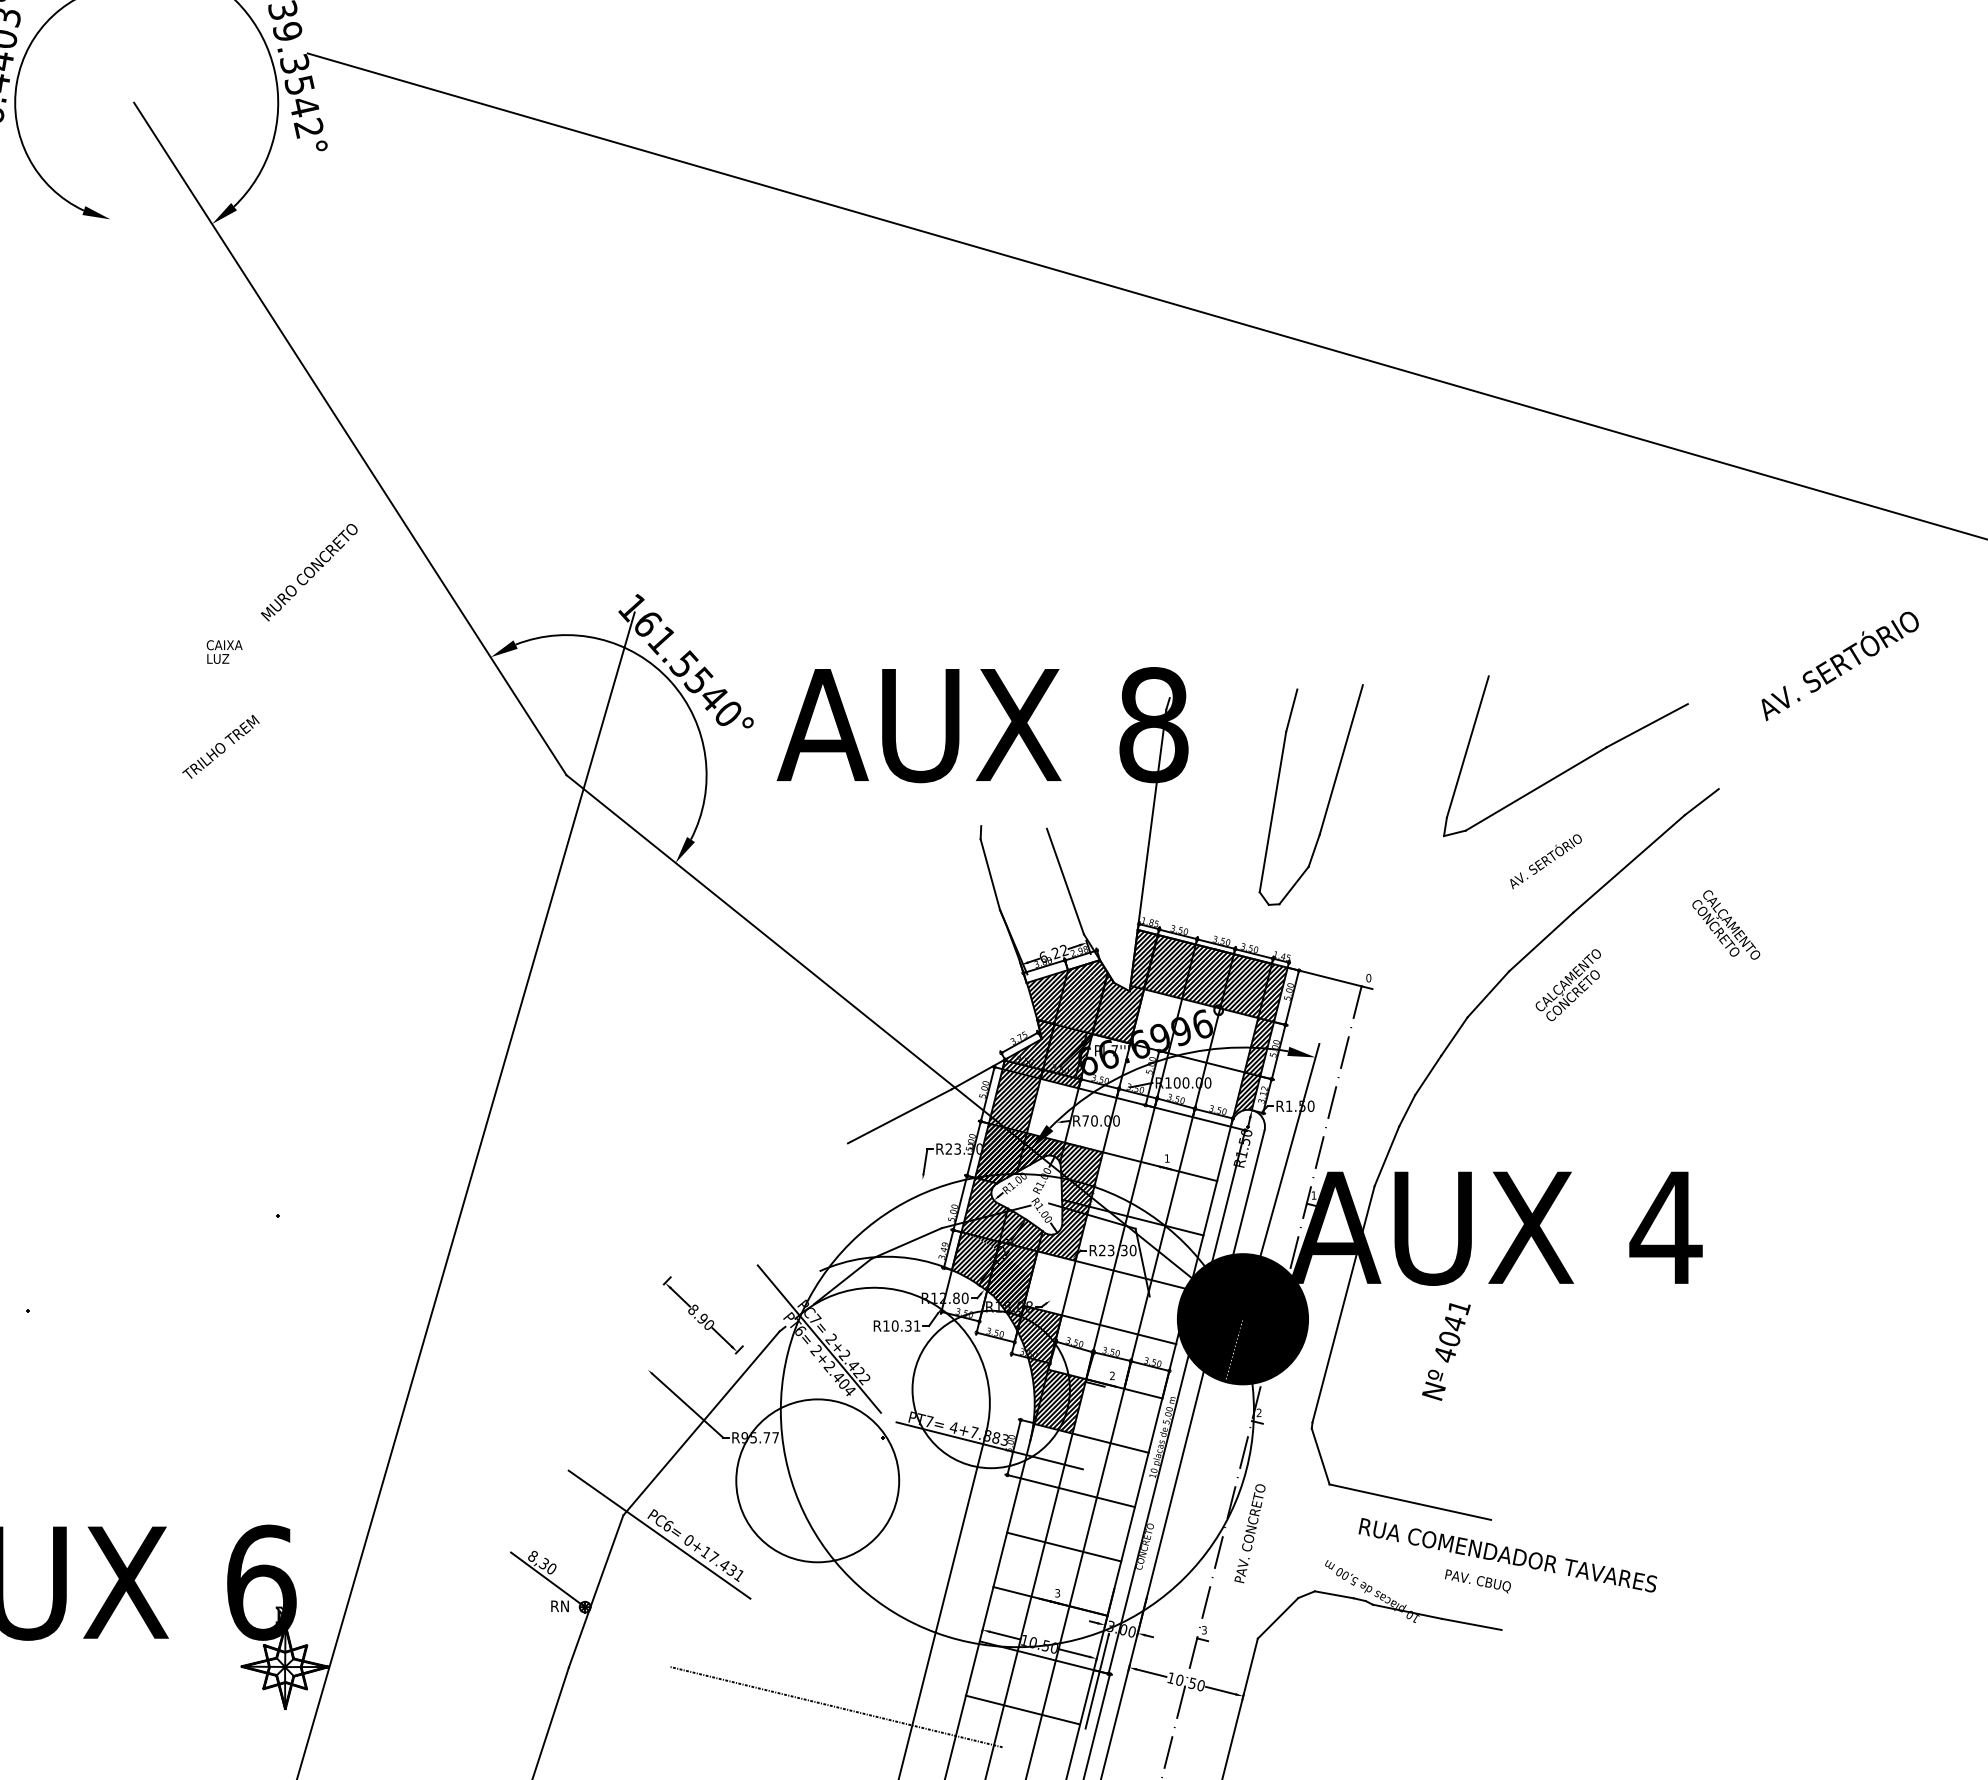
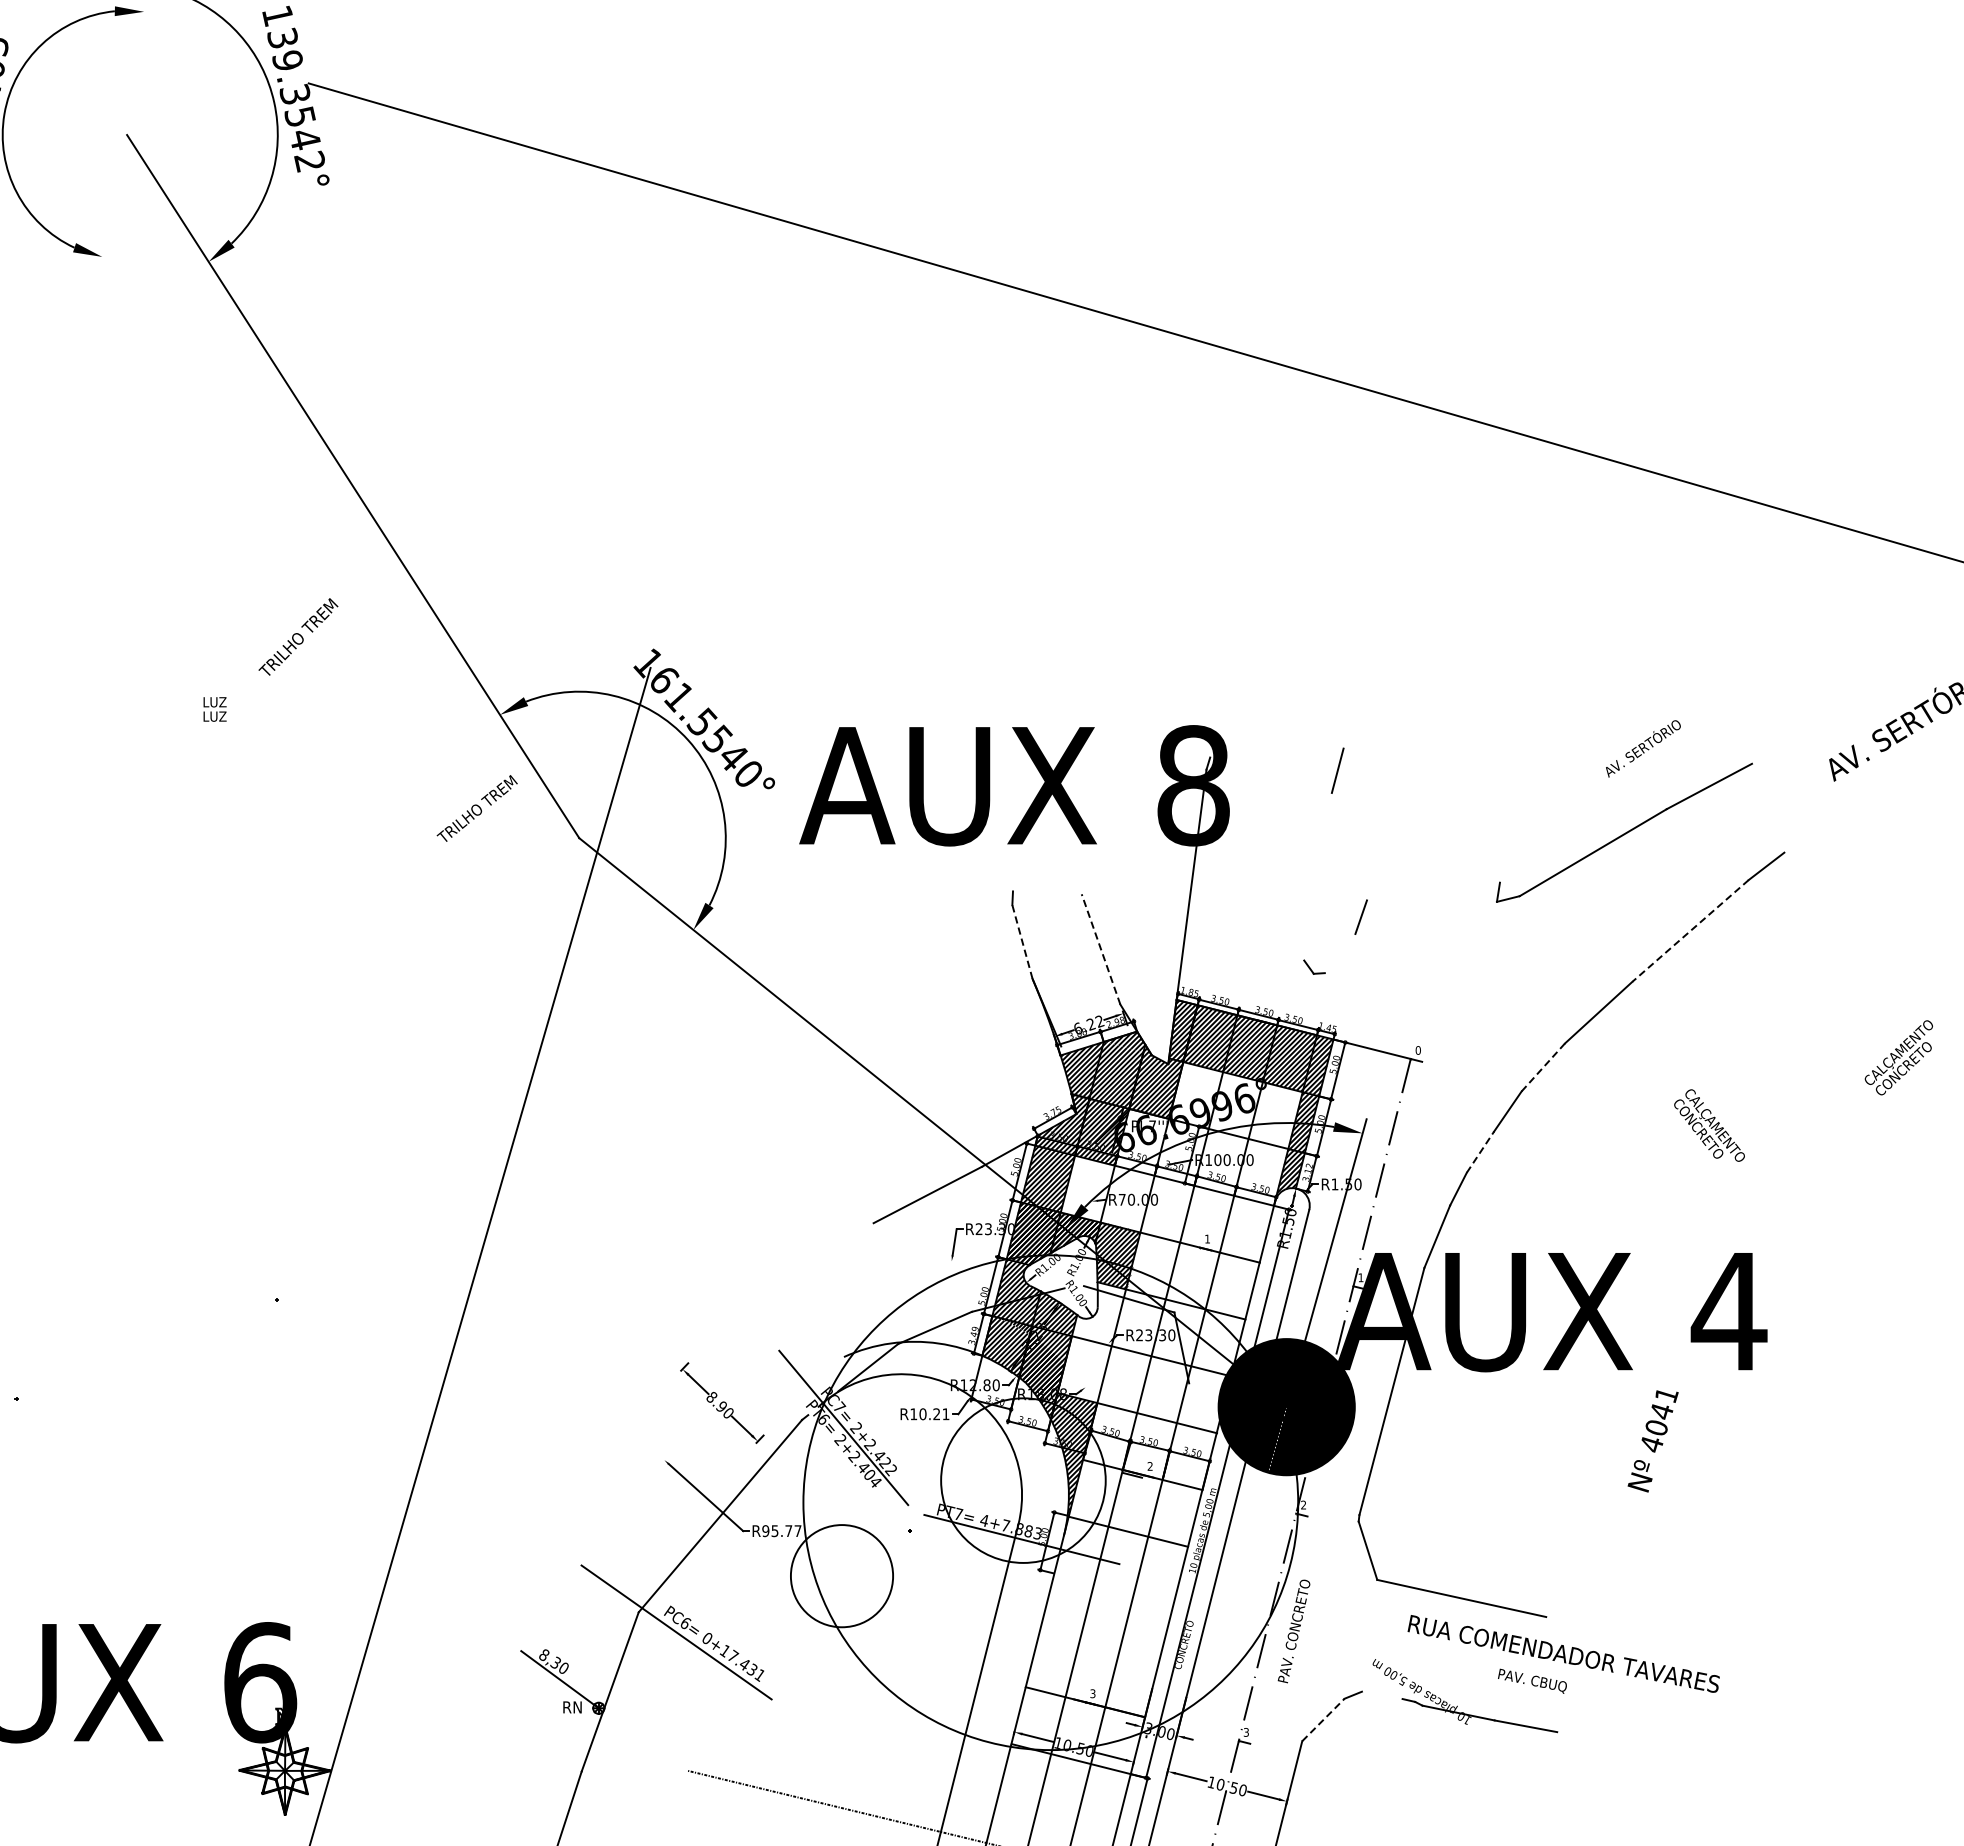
text: (308, 572) -> (309, 626), MURO CONCRETO -> TRILHO TREM
text: (224, 645) -> (221, 702), CAIXA -> LUZ
text: (220, 746) -> (476, 808), moved
line: (1467, 746) -> (1521, 808), removed
line: (1340, 759) -> (1388, 821), removed
line: (1272, 811) -> (1317, 876), removed
text: (1545, 861) -> (1642, 748), moved
line: (1629, 863) -> (1690, 930), solid -> dashed
line: (990, 874) -> (1022, 942), solid -> dashed
line: (1065, 881) -> (1101, 949), solid -> dashed
line: (1293, 885) -> (1339, 953), removed
text: (1726, 924) -> (1709, 1125), moved
text: (1567, 985) -> (1898, 1058), moved
line: (1488, 994) -> (1543, 1067), solid -> dashed
line: (1428, 1075) -> (1480, 1152), solid -> dashed
hatch: (1062, 1230) -> (1097, 1314), removed
text: (908, 1326) -> (936, 1414), R10.31 -> R10.21
text: (1446, 1351) -> (1653, 1440), moved
hatch: (1059, 1401) -> (1094, 1493), removed
circle: (817, 1480) -> (841, 1575), size x0.6
line: (1077, 1492) -> (1113, 1588), removed
line: (1064, 1546) -> (1100, 1644), removed
line: (1333, 1594) -> (1381, 1695), removed
line: (1278, 1618) -> (1323, 1720), solid -> dashed
line: (1096, 1681) -> (1133, 1786), removed
line: (1022, 1709) -> (1056, 1815), removed

